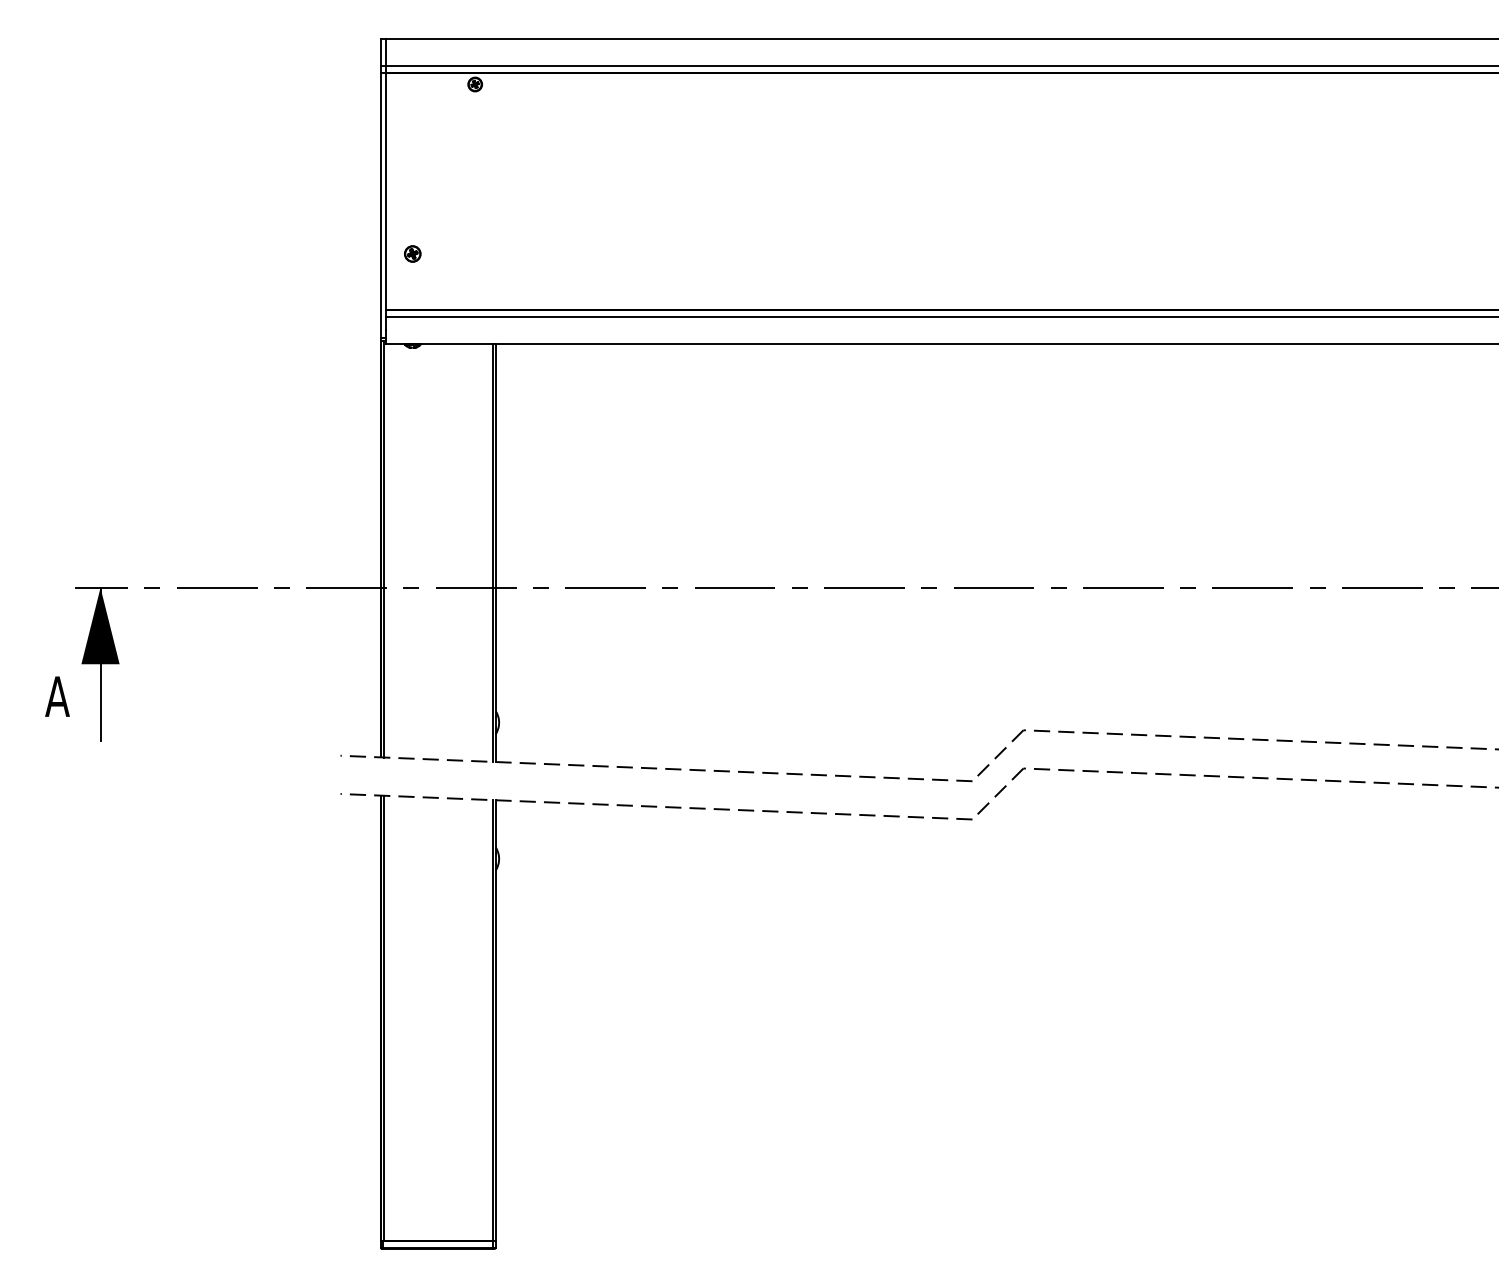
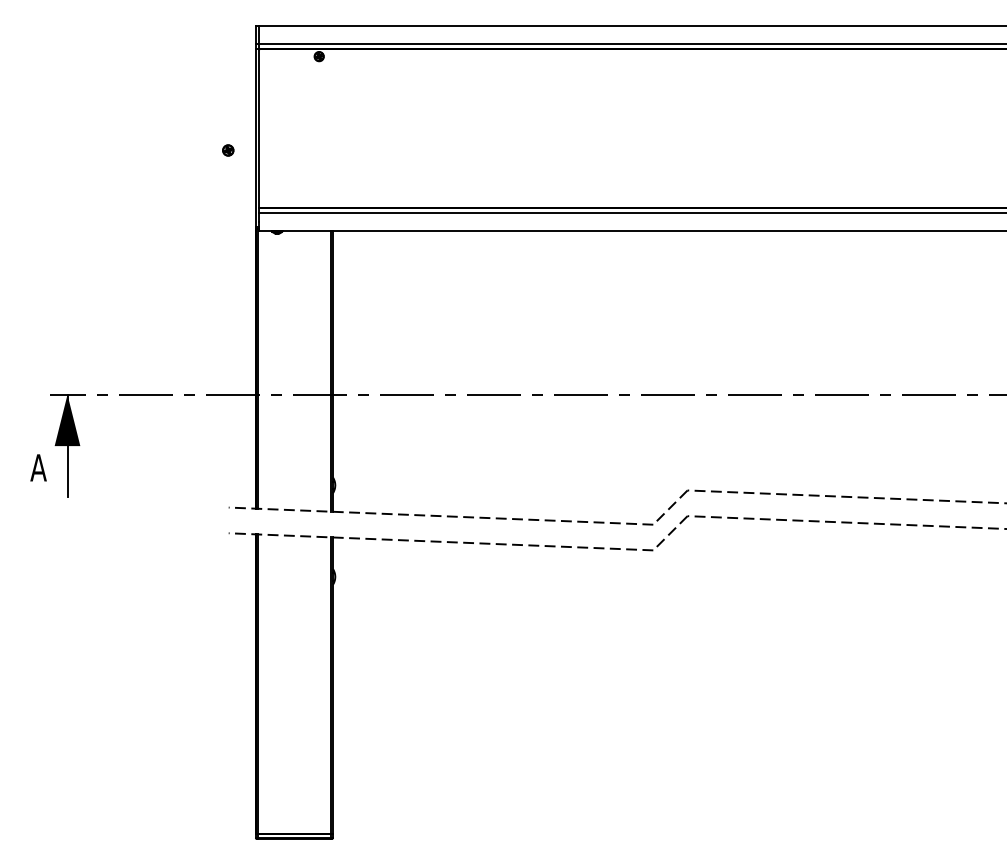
part: (413, 254) -> (228, 150), moved

